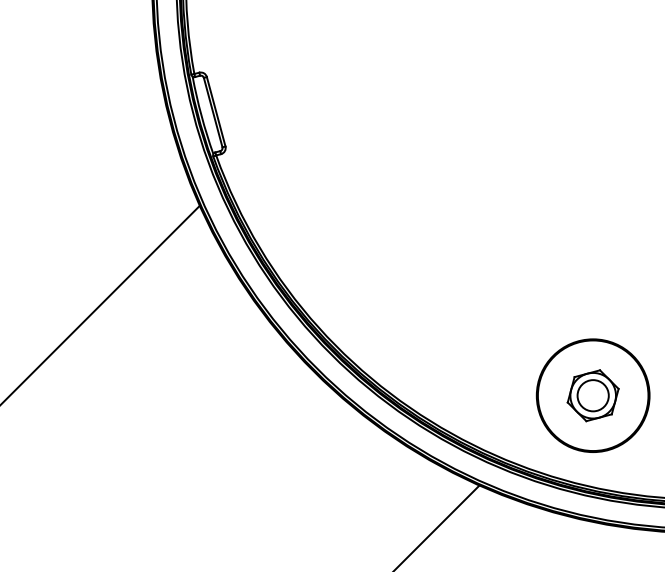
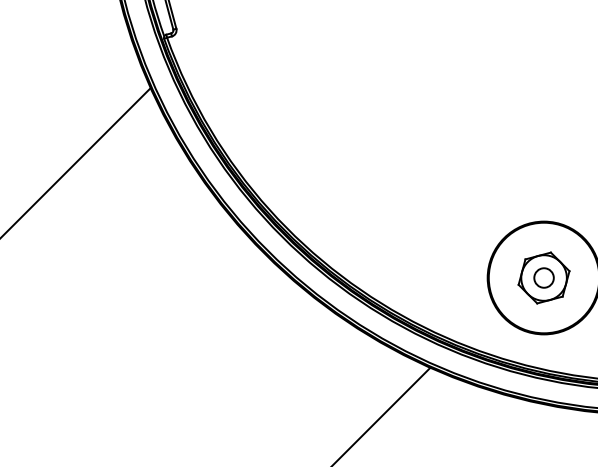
circle: (592, 395) -> (543, 277), size x0.62

